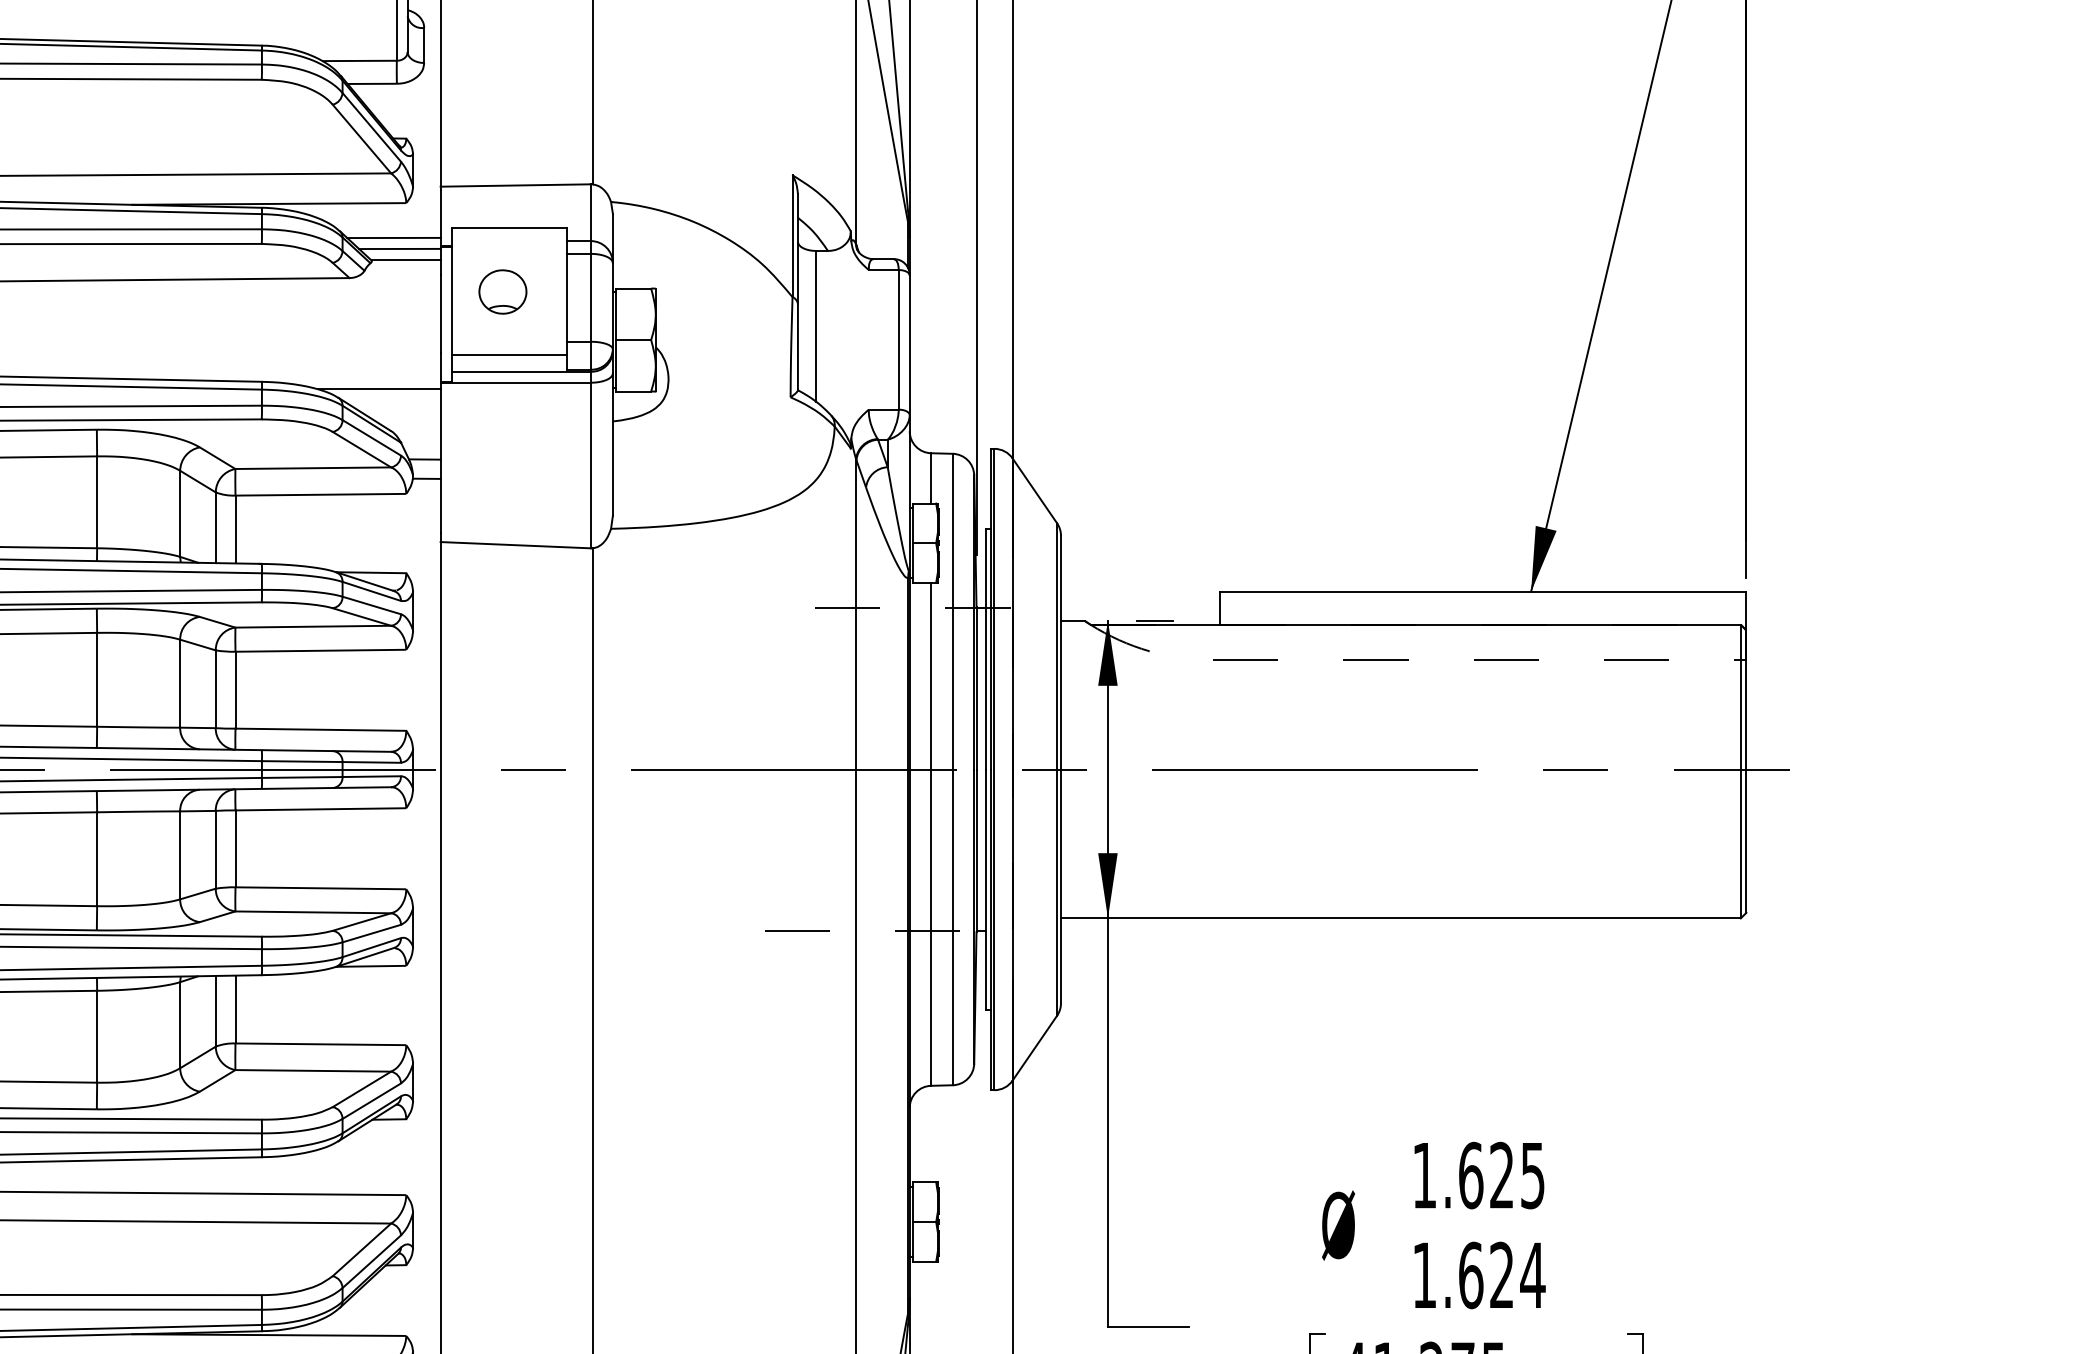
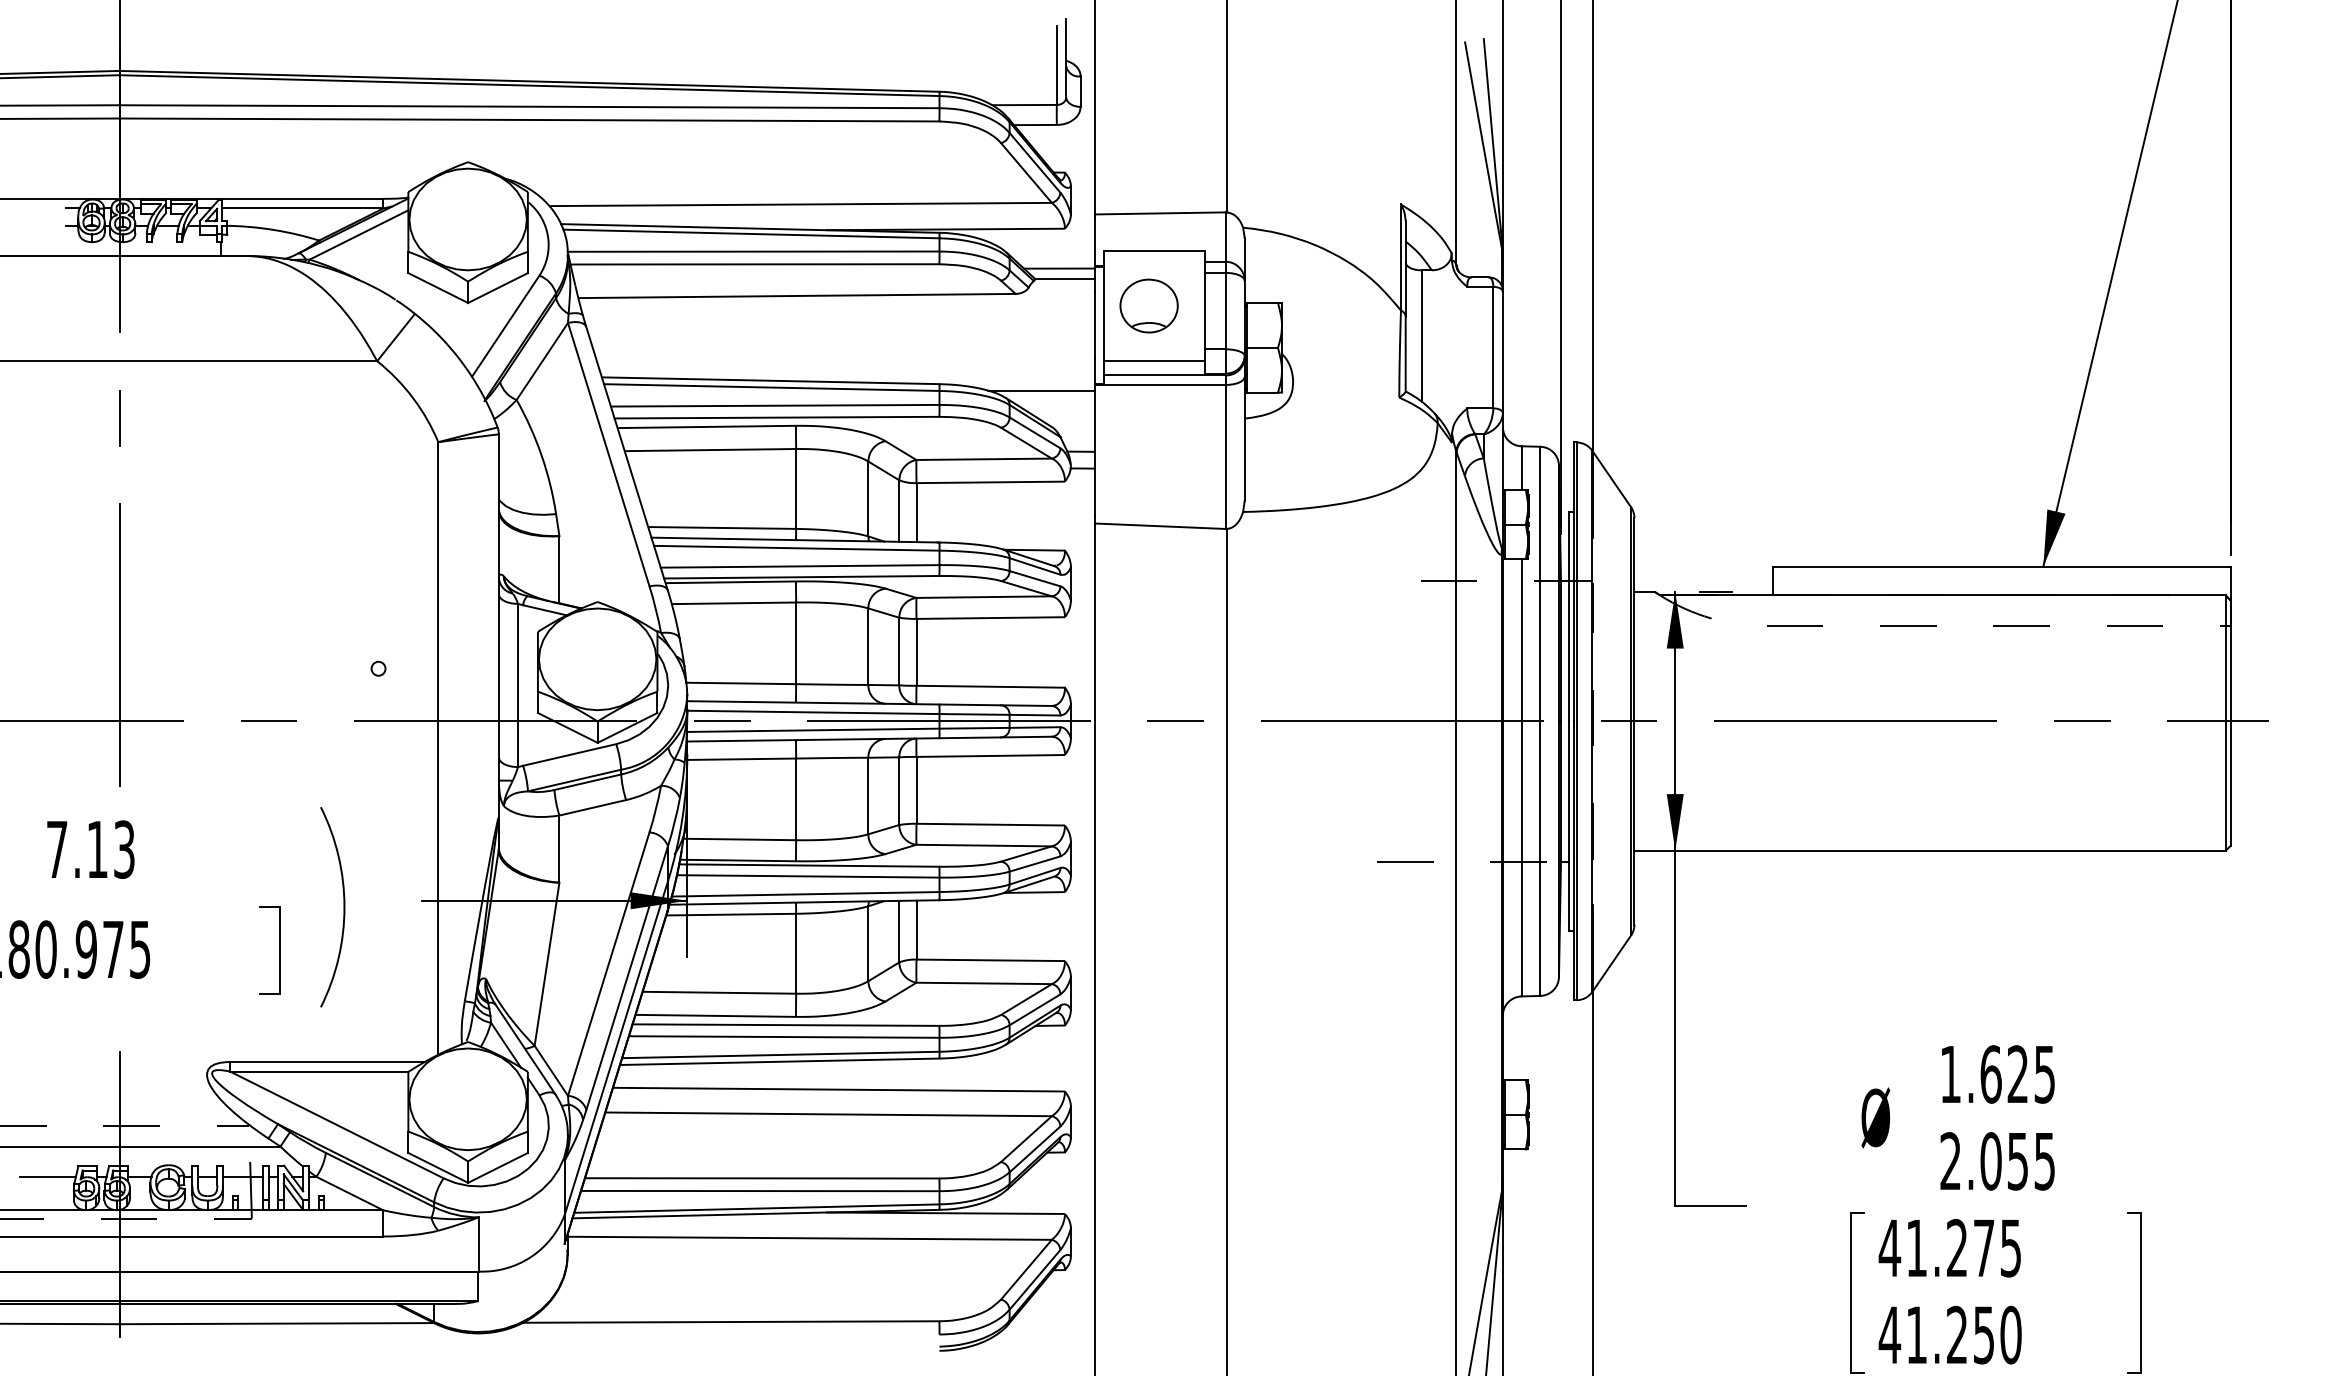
line: (393, 238) -> (1053, 259), removed
part: (502, 291) -> (1148, 305), size x1.4
text: (1479, 1275) -> (1998, 1161), 1.624 -> 2.055

